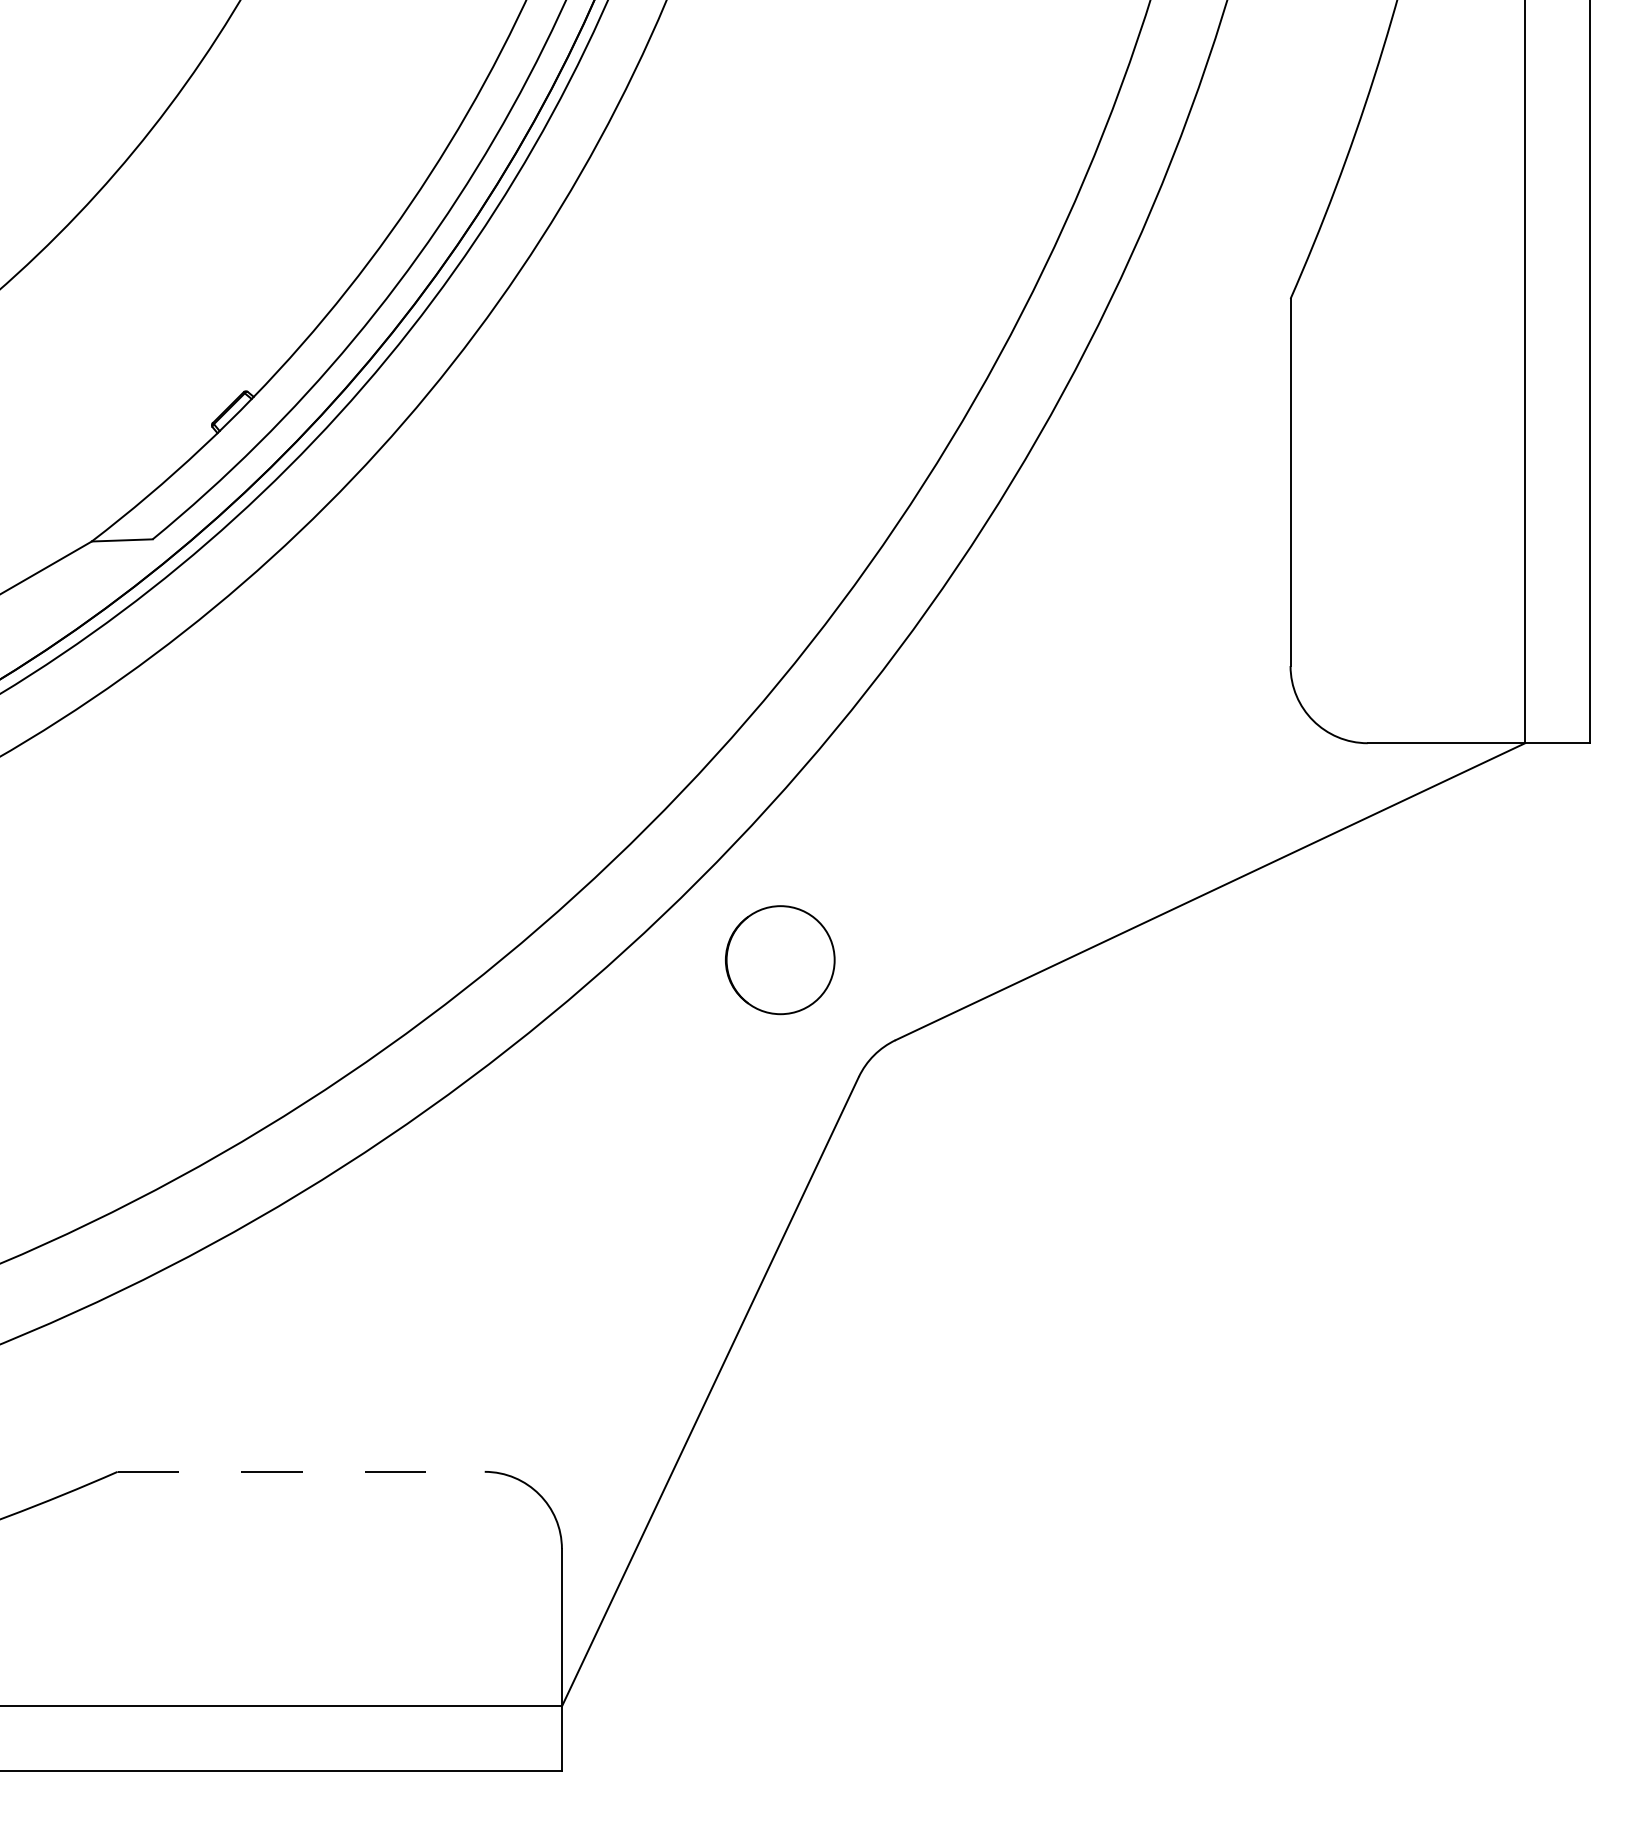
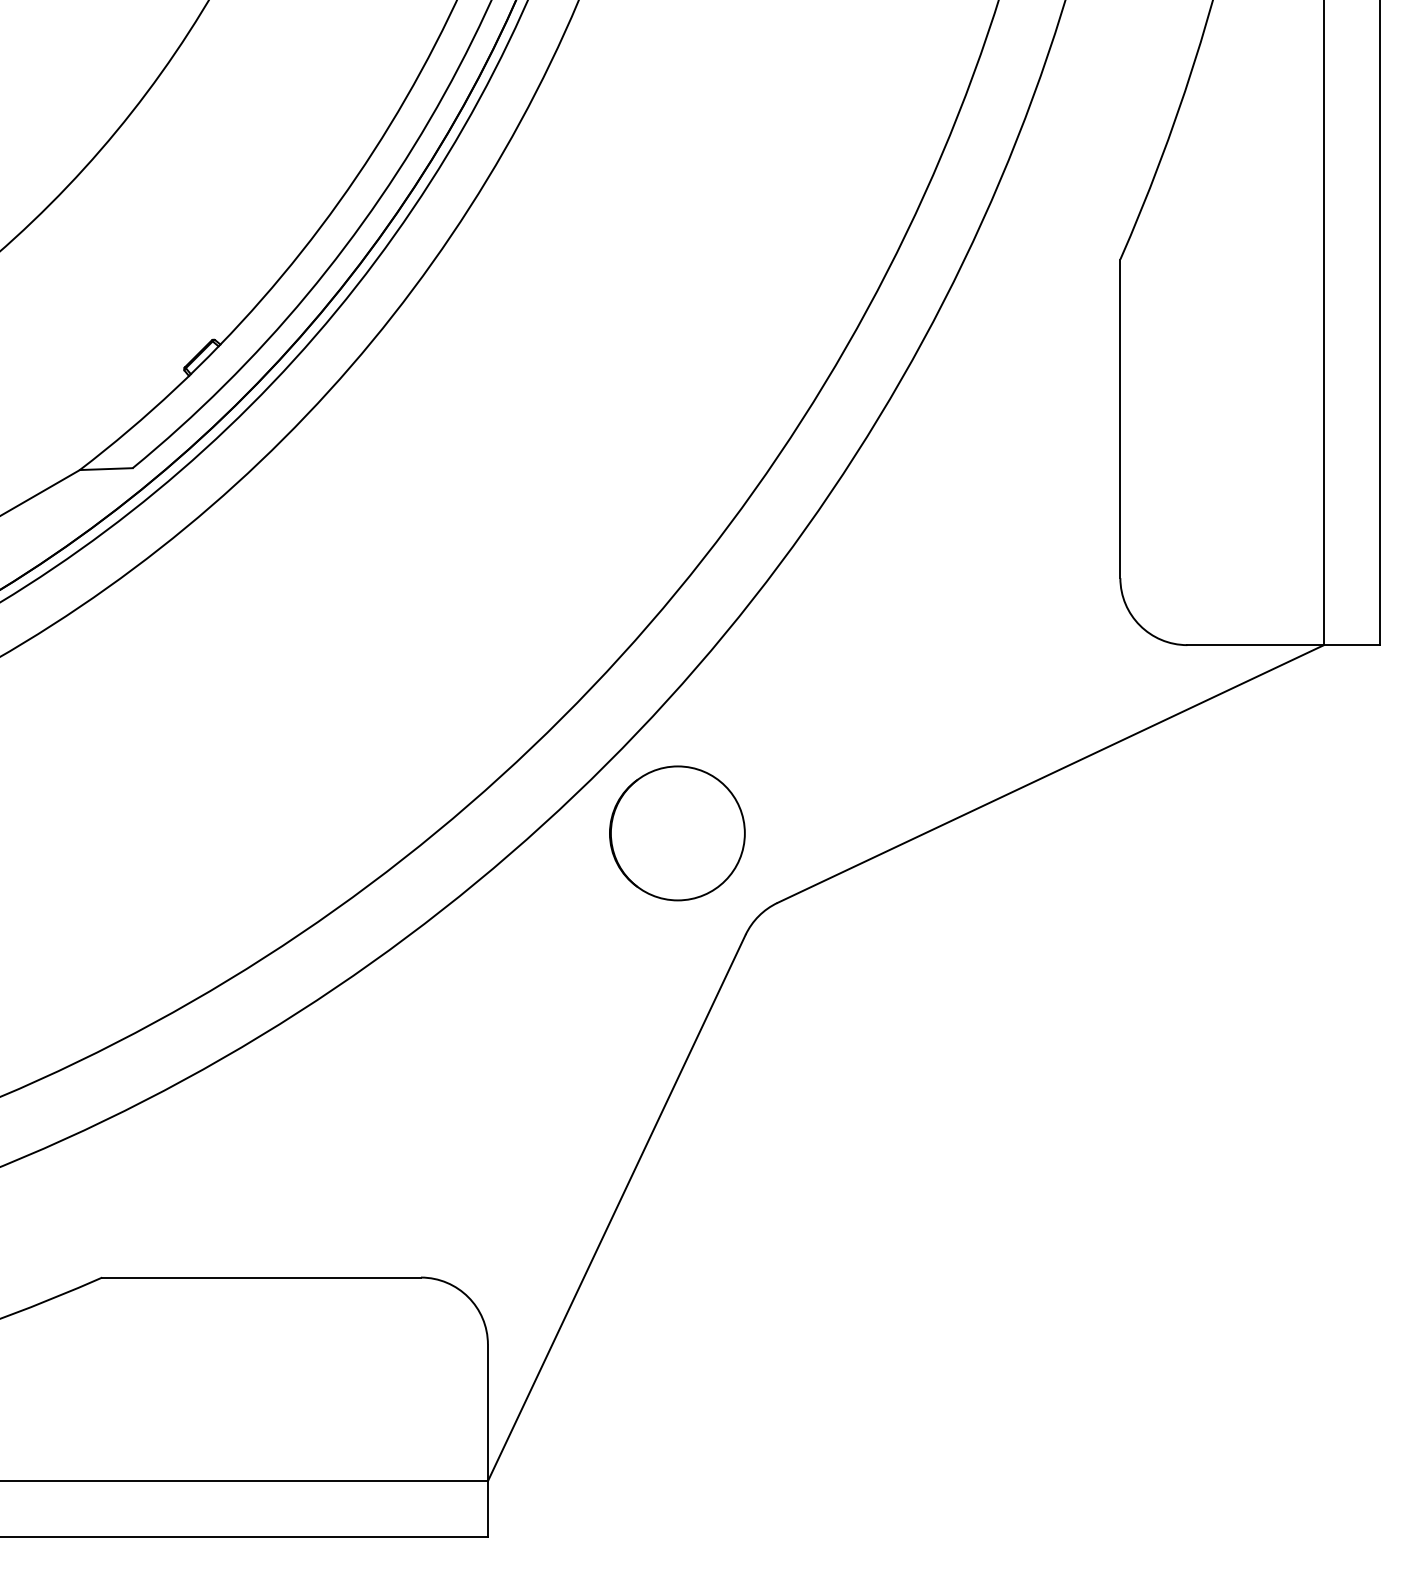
part: (780, 960) -> (677, 833), size x1.43
line: (302, 1471) -> (262, 1277), dashed -> solid

